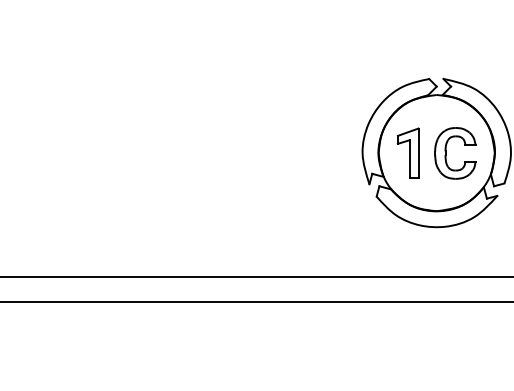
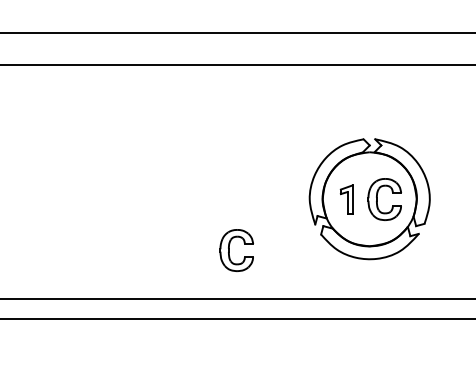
part: (408, 153) -> (346, 199), size x0.7
part: (263, 216) -> (229, 250), added

